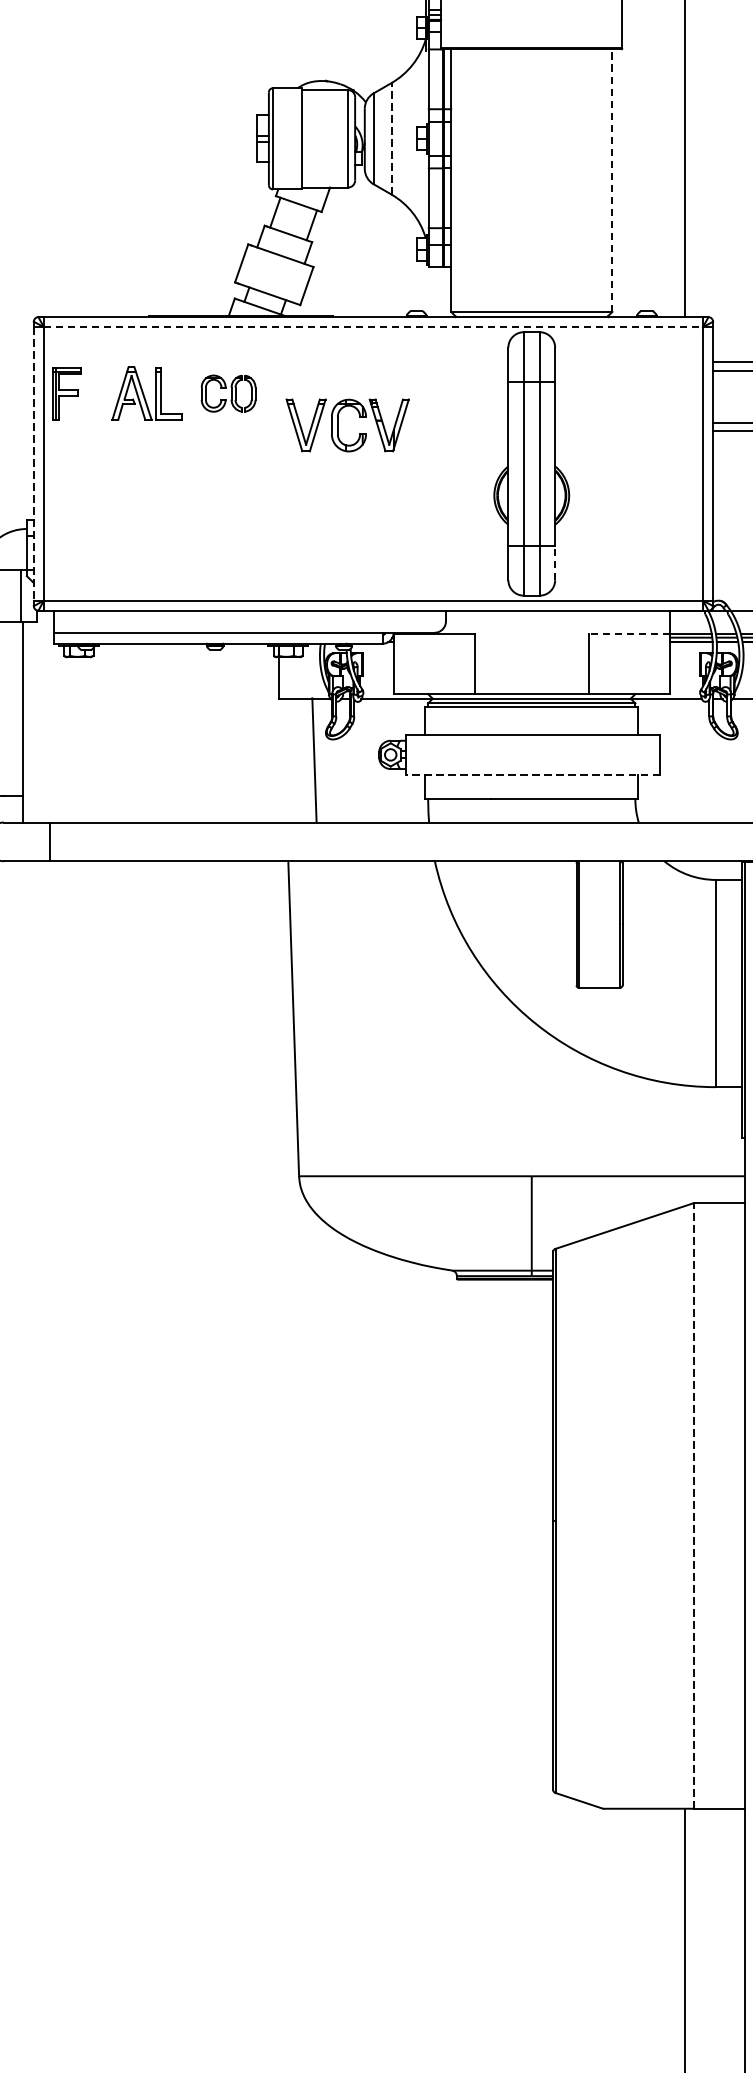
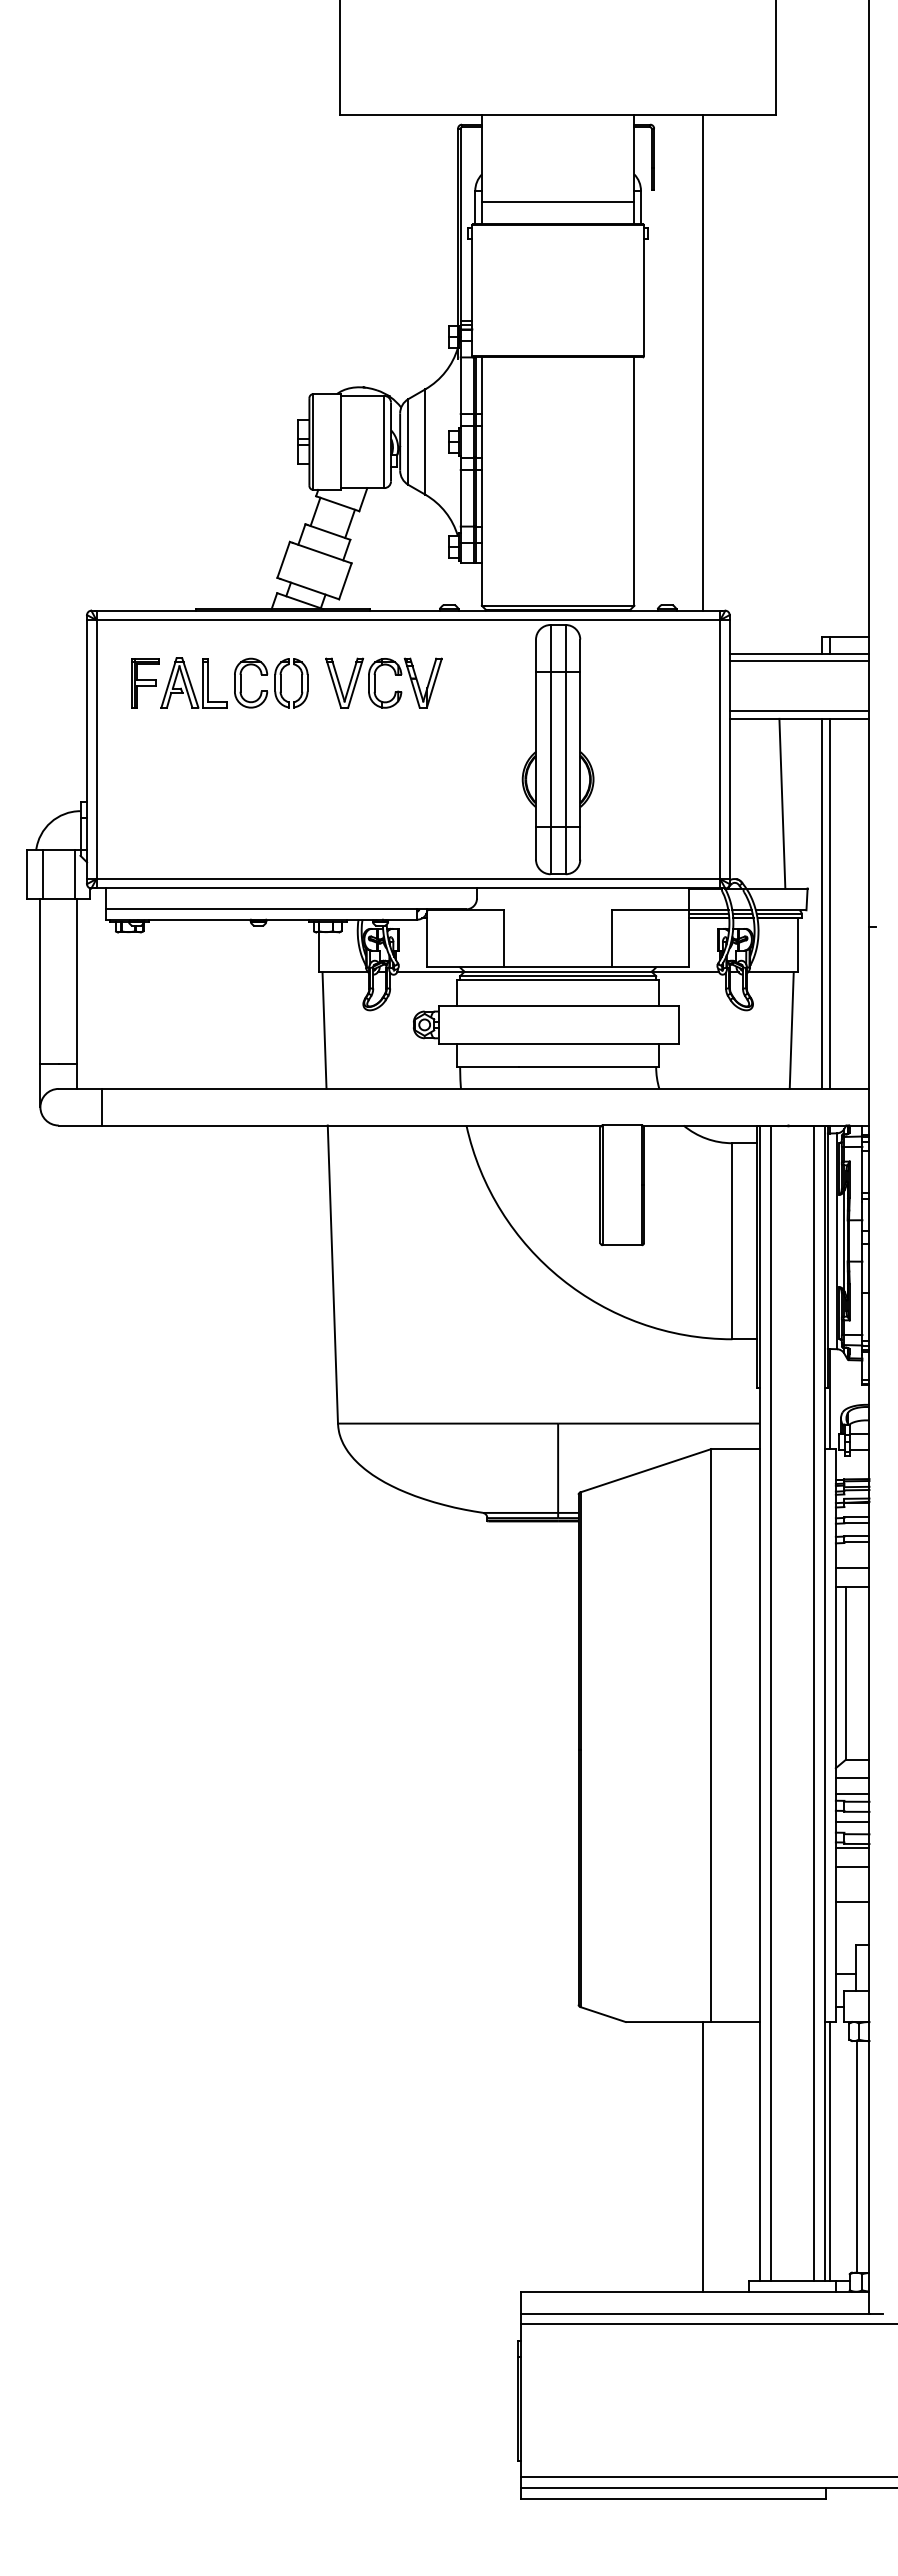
line: (391, 139) -> (425, 442), dashed -> solid
line: (612, 180) -> (634, 481), dashed -> solid
line: (373, 327) -> (408, 620), dashed -> solid
part: (228, 392) -> (271, 682), size x1.43
part: (67, 394) -> (145, 683), moved
part: (338, 424) -> (375, 682), moved
line: (34, 464) -> (87, 750), dashed -> solid
line: (555, 562) -> (580, 842), dashed -> solid
line: (629, 633) -> (650, 910), dashed -> solid
line: (314, 759) -> (324, 1030), moved
line: (532, 774) -> (558, 1043), dashed -> solid
line: (693, 1505) -> (711, 1735), dashed -> solid

